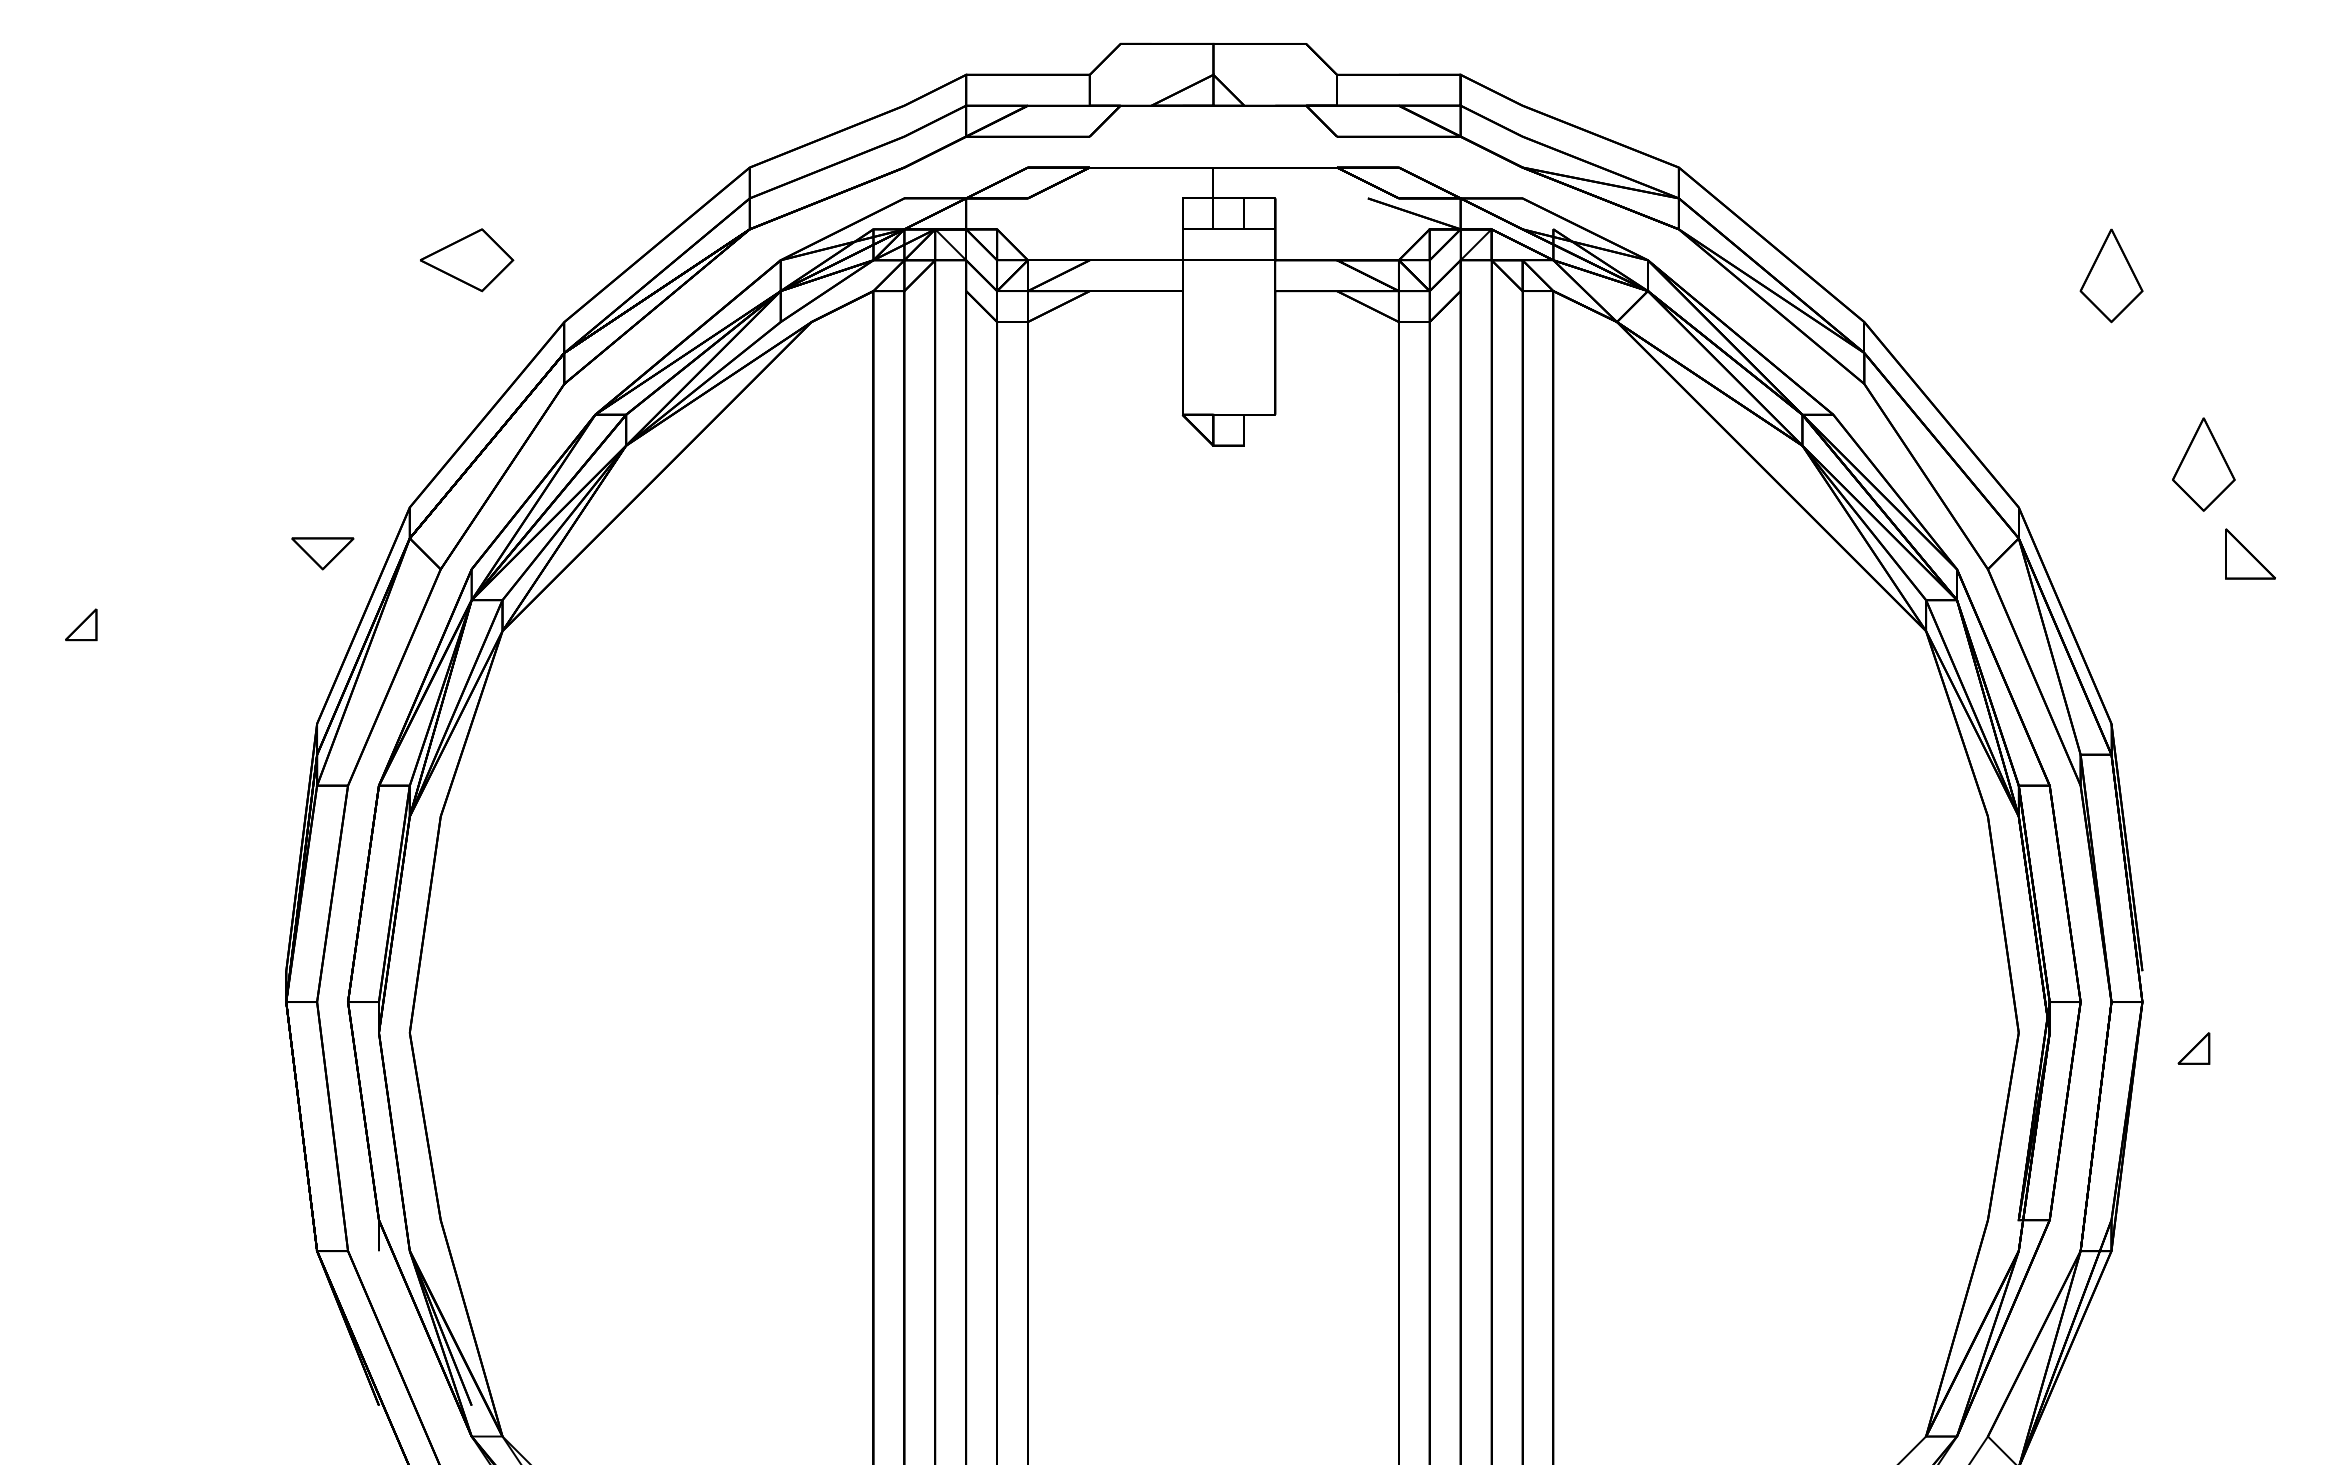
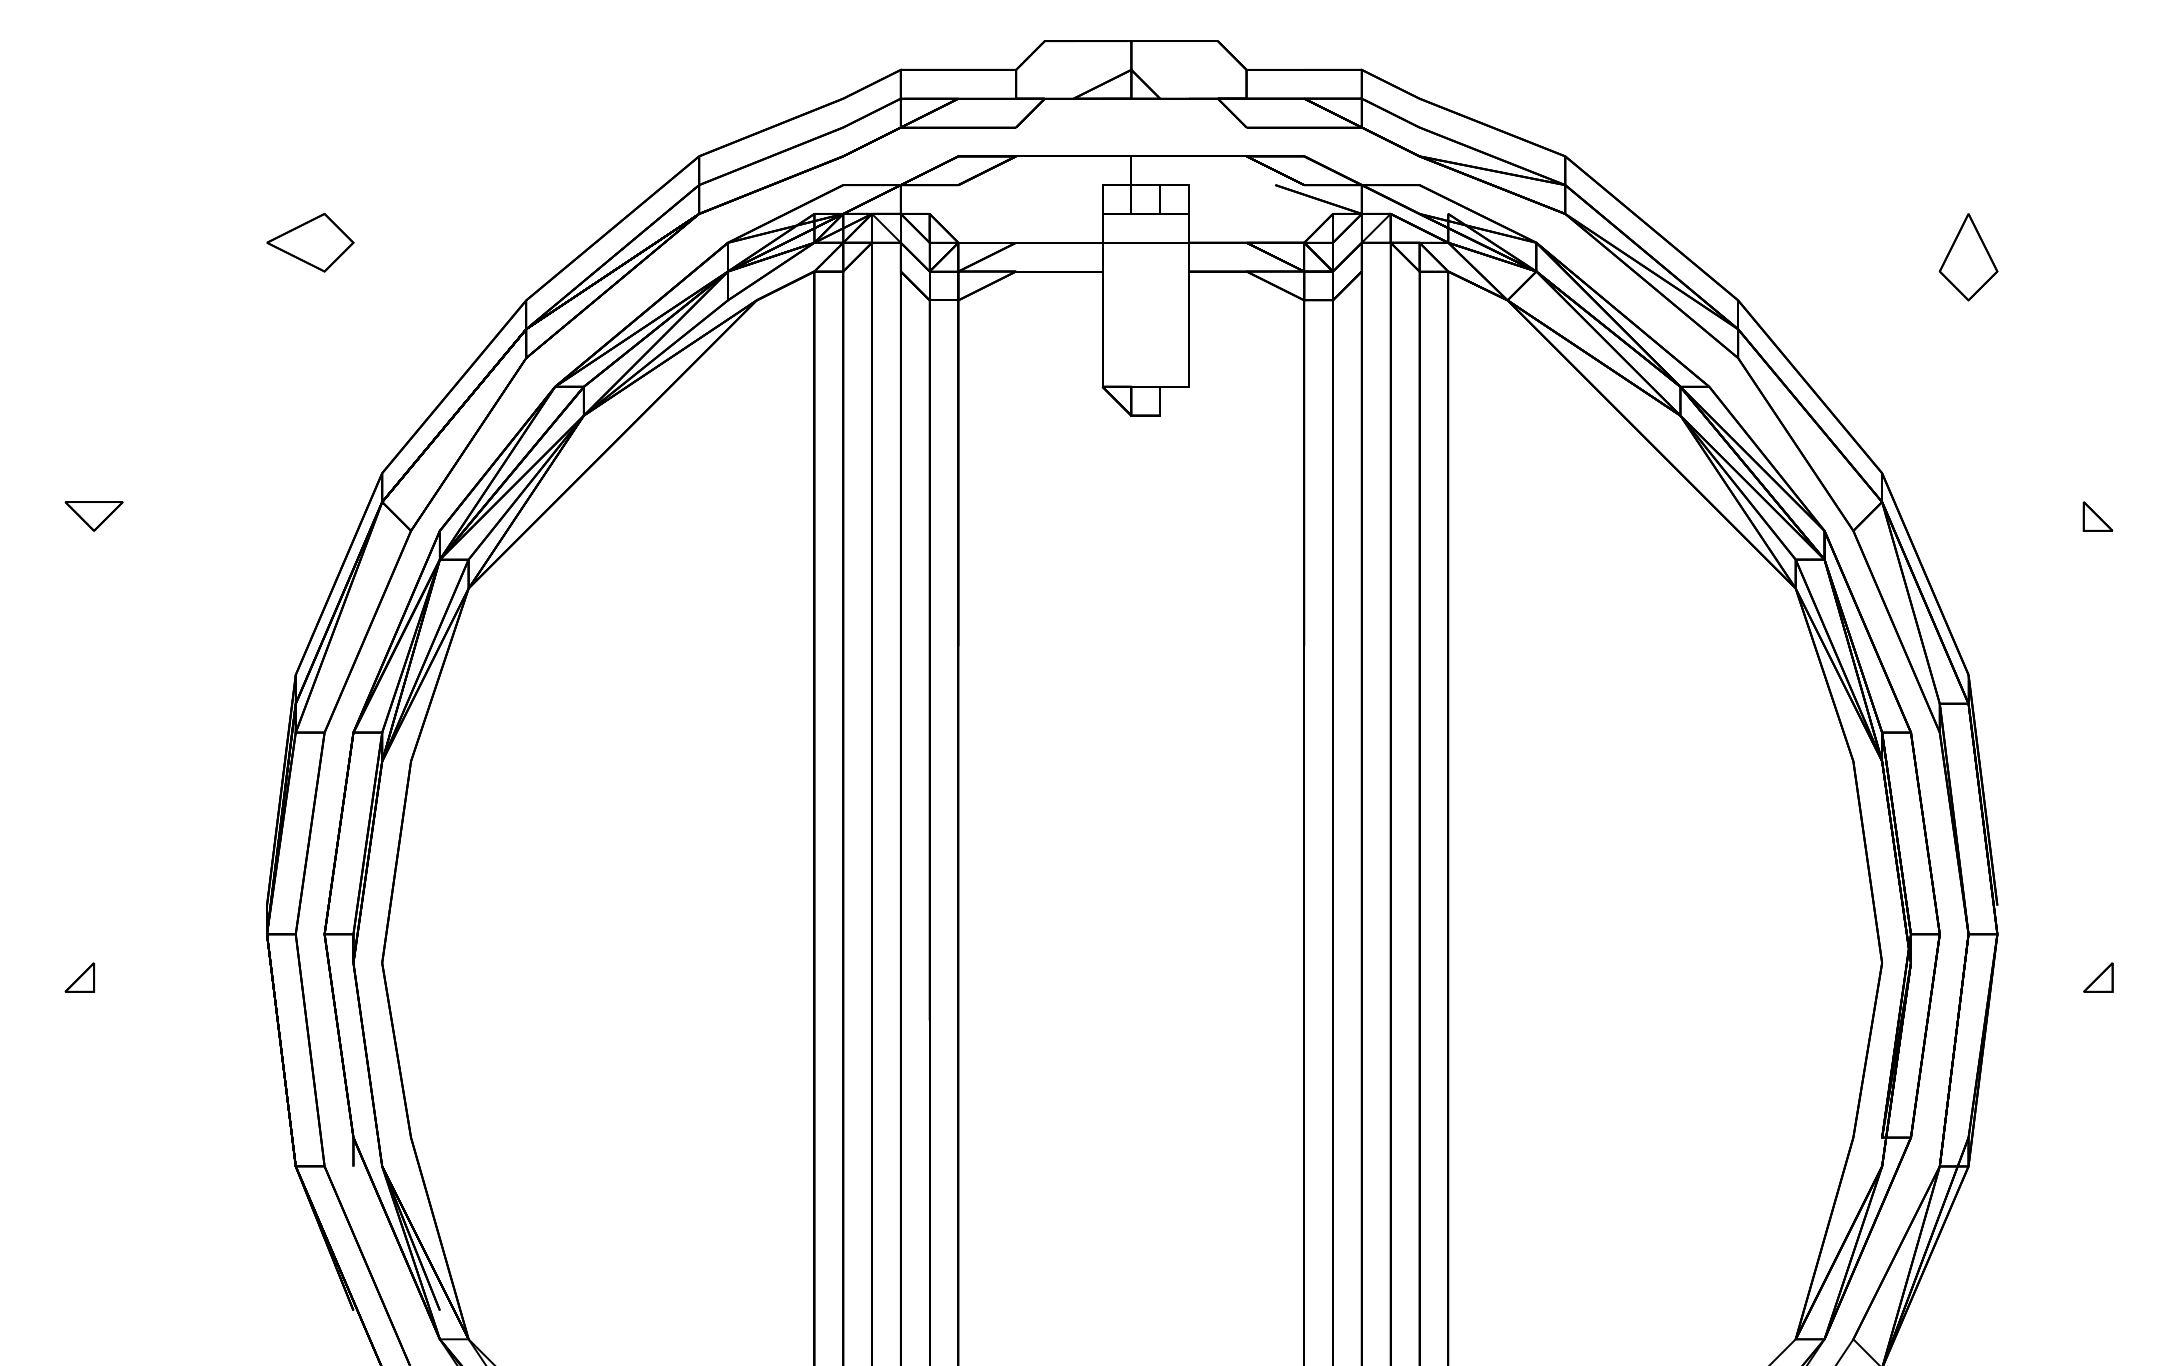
part: (466, 259) -> (310, 242), moved
part: (2203, 464) -> (2054, 433), removed
part: (322, 553) -> (93, 516), moved
part: (2249, 553) -> (2097, 516), size x0.62
part: (80, 624) -> (79, 977), moved
part: (2194, 1048) -> (2098, 977), moved

